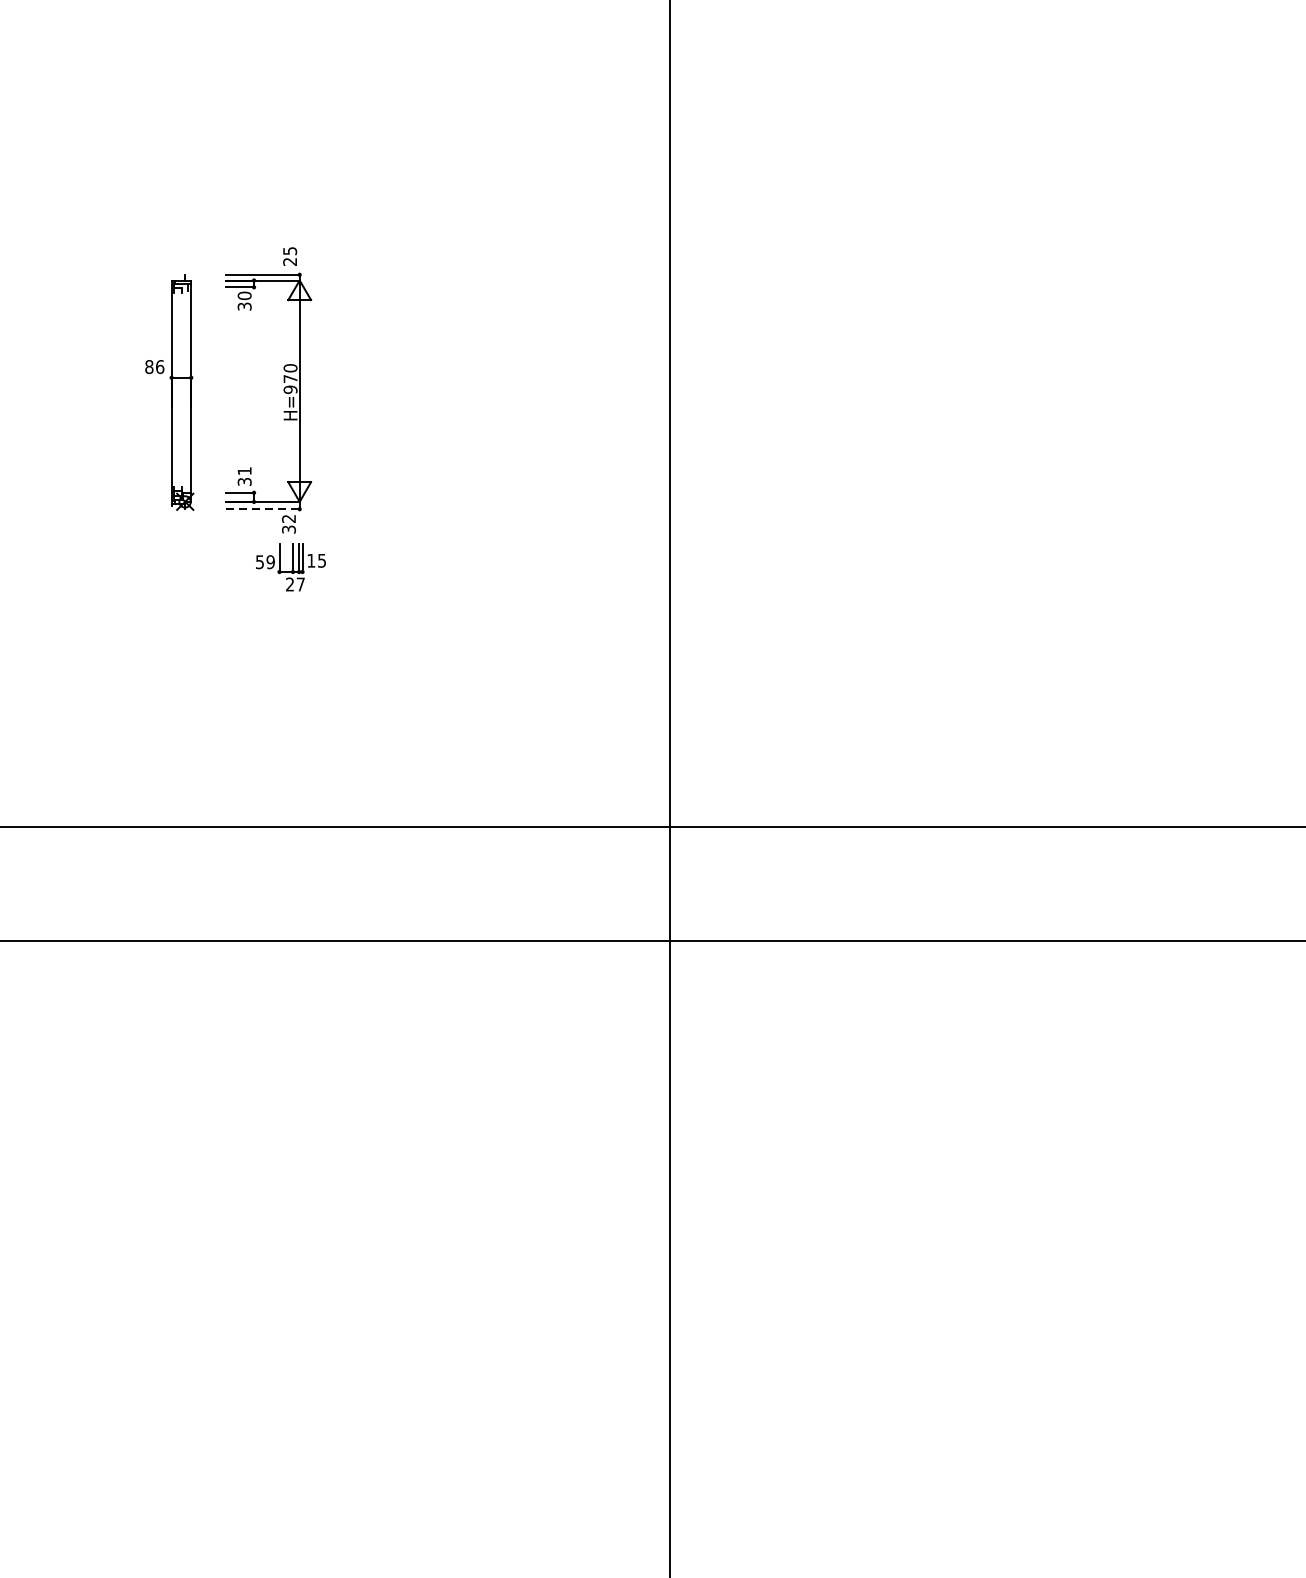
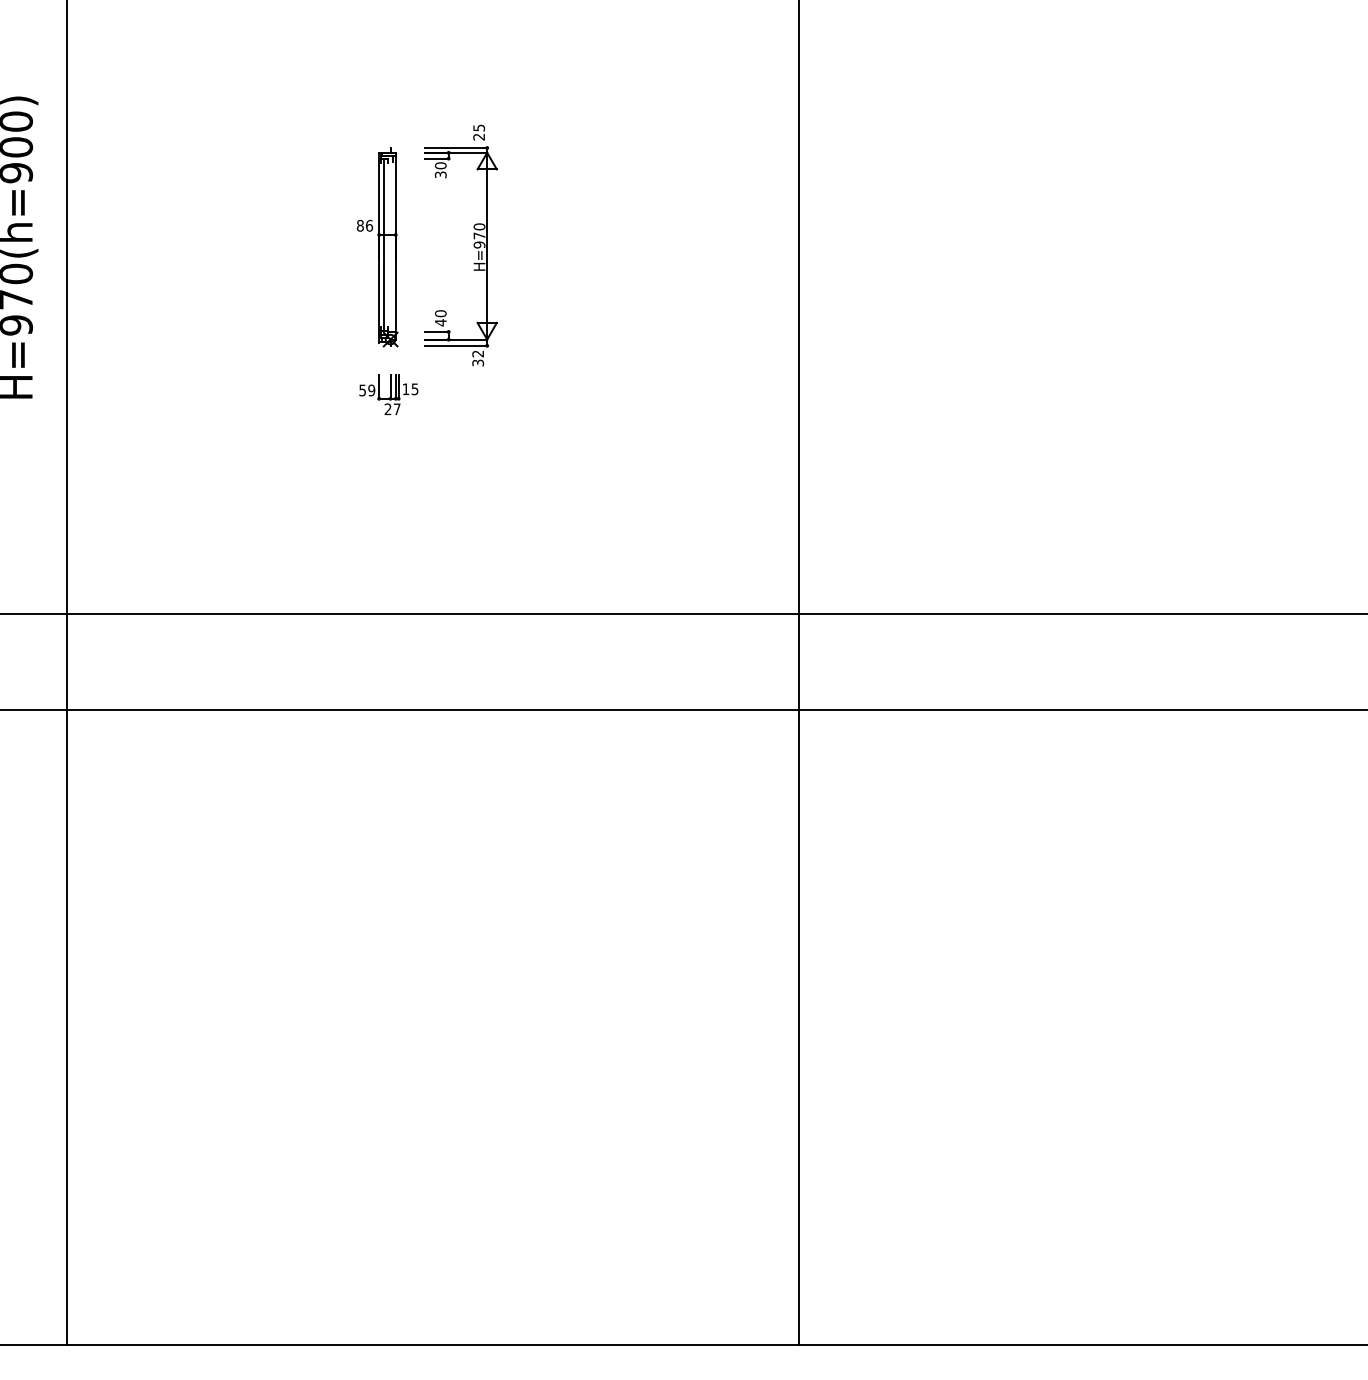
line: (176, 389) -> (383, 244), added
text: (244, 476) -> (440, 318), 31 -> 40
line: (263, 508) -> (456, 345), dashed -> solid
part: (290, 566) -> (388, 394), moved

